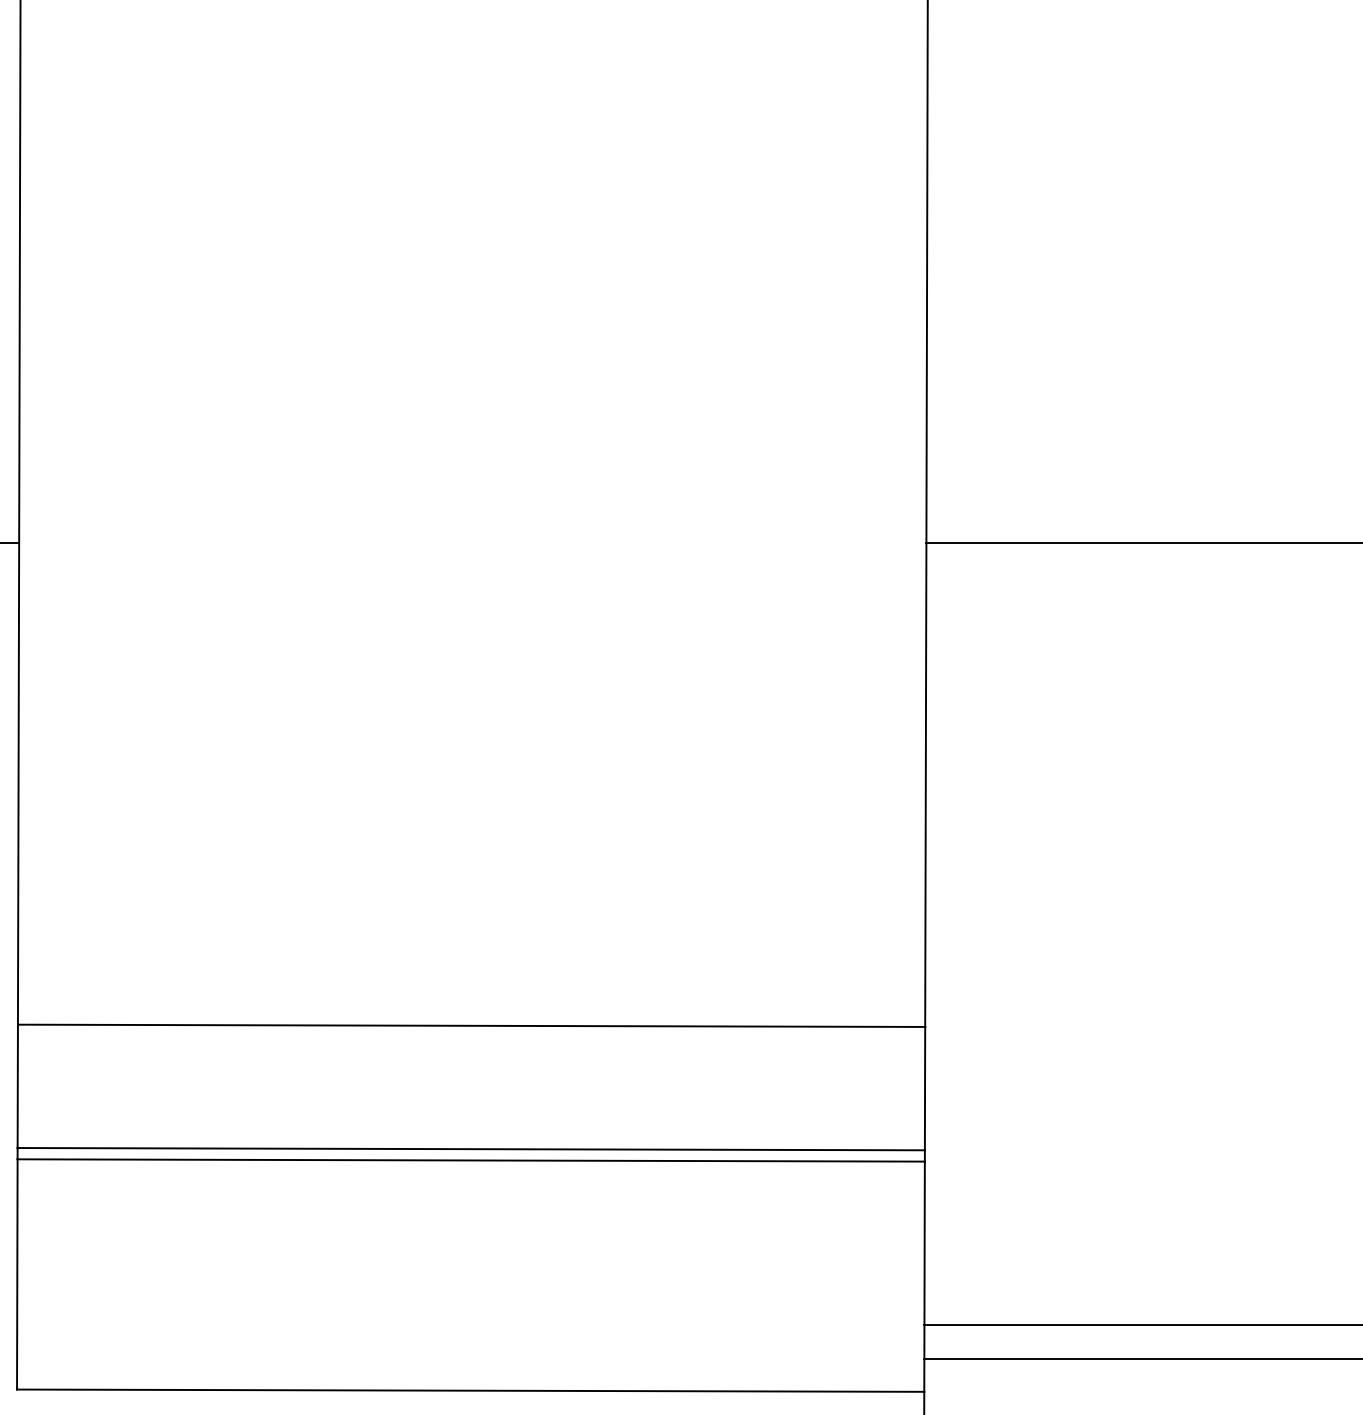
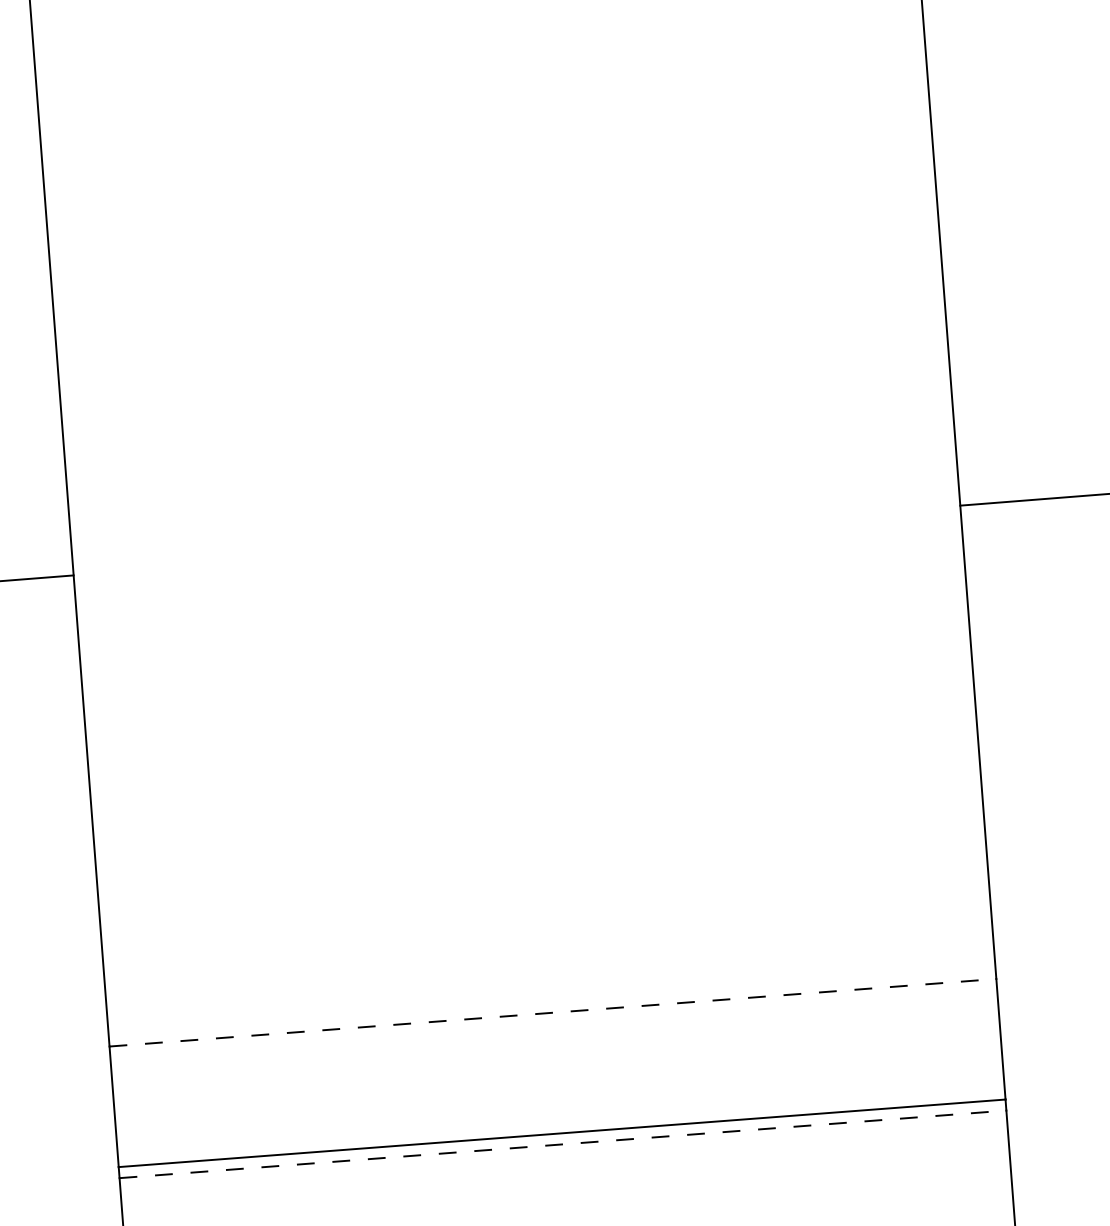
line: (471, 1025) -> (552, 1012), solid -> dashed
line: (471, 1160) -> (563, 1144), solid -> dashed

